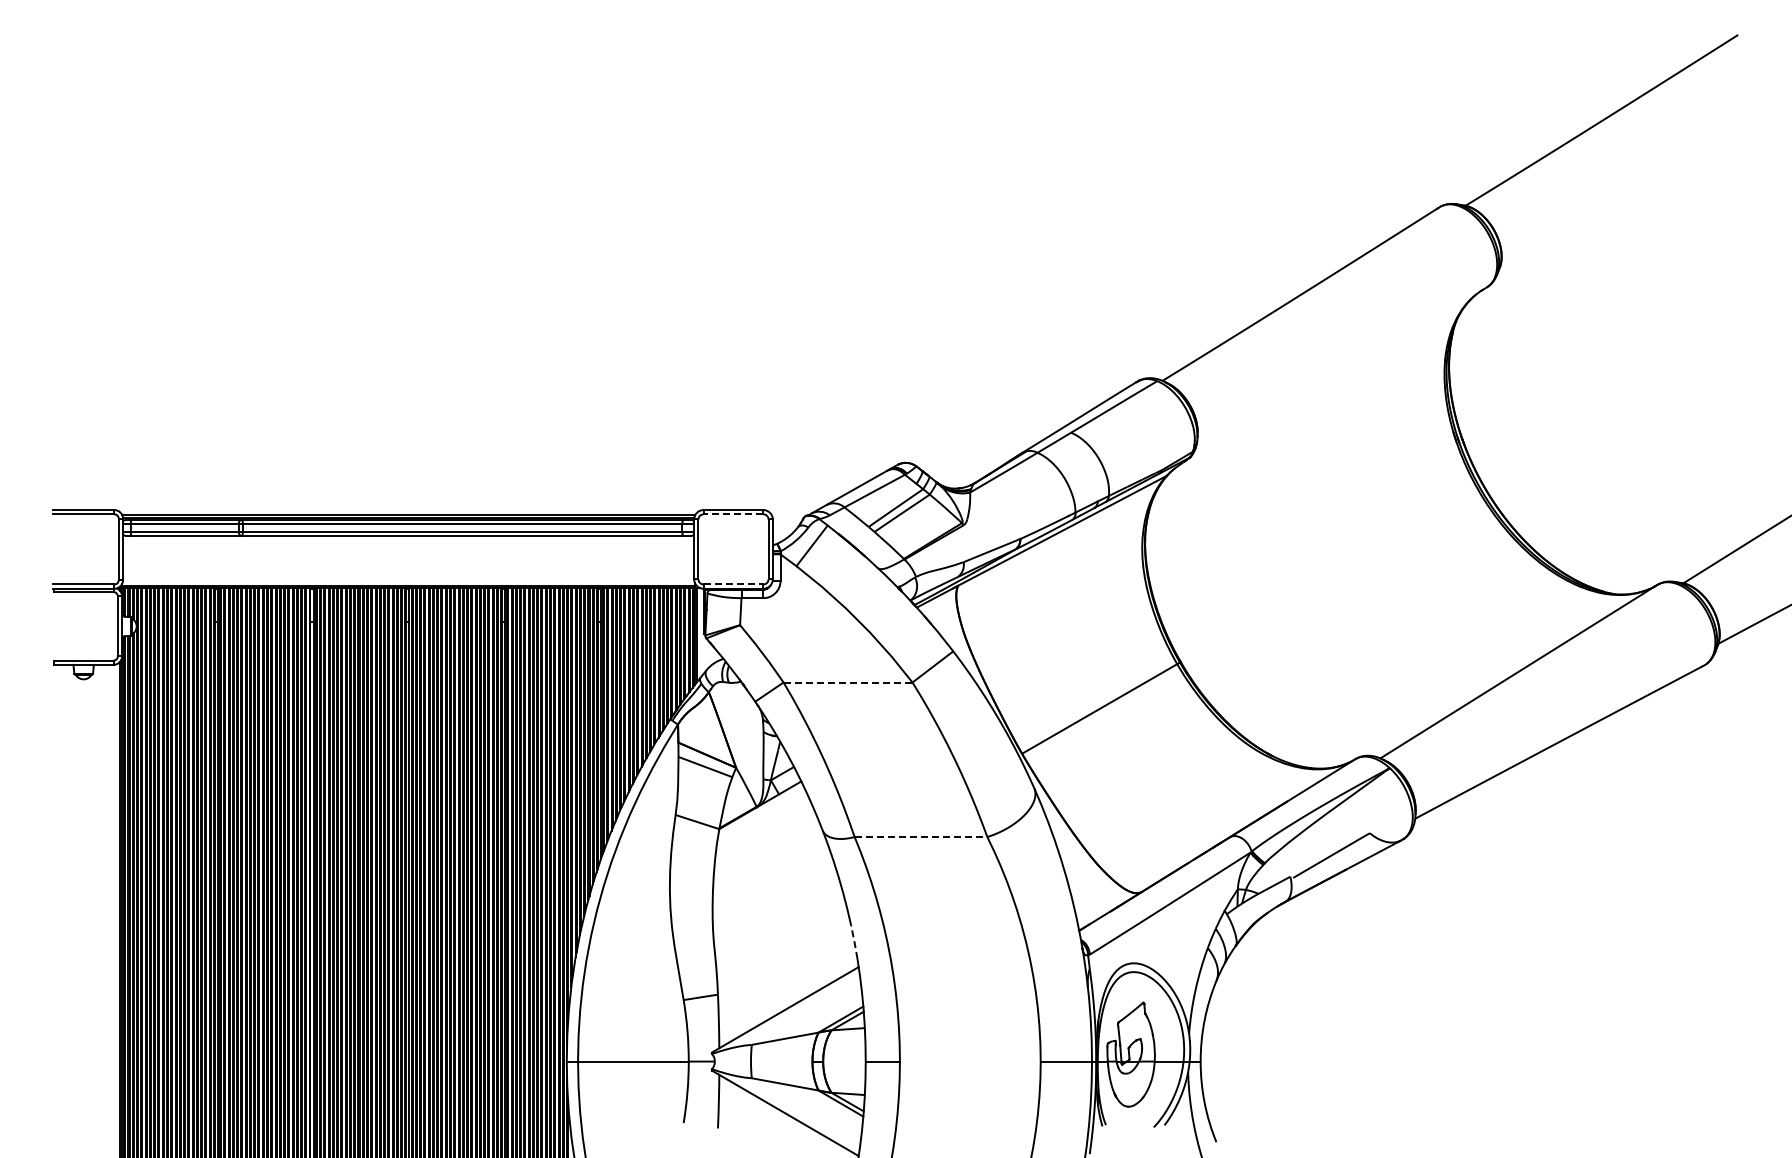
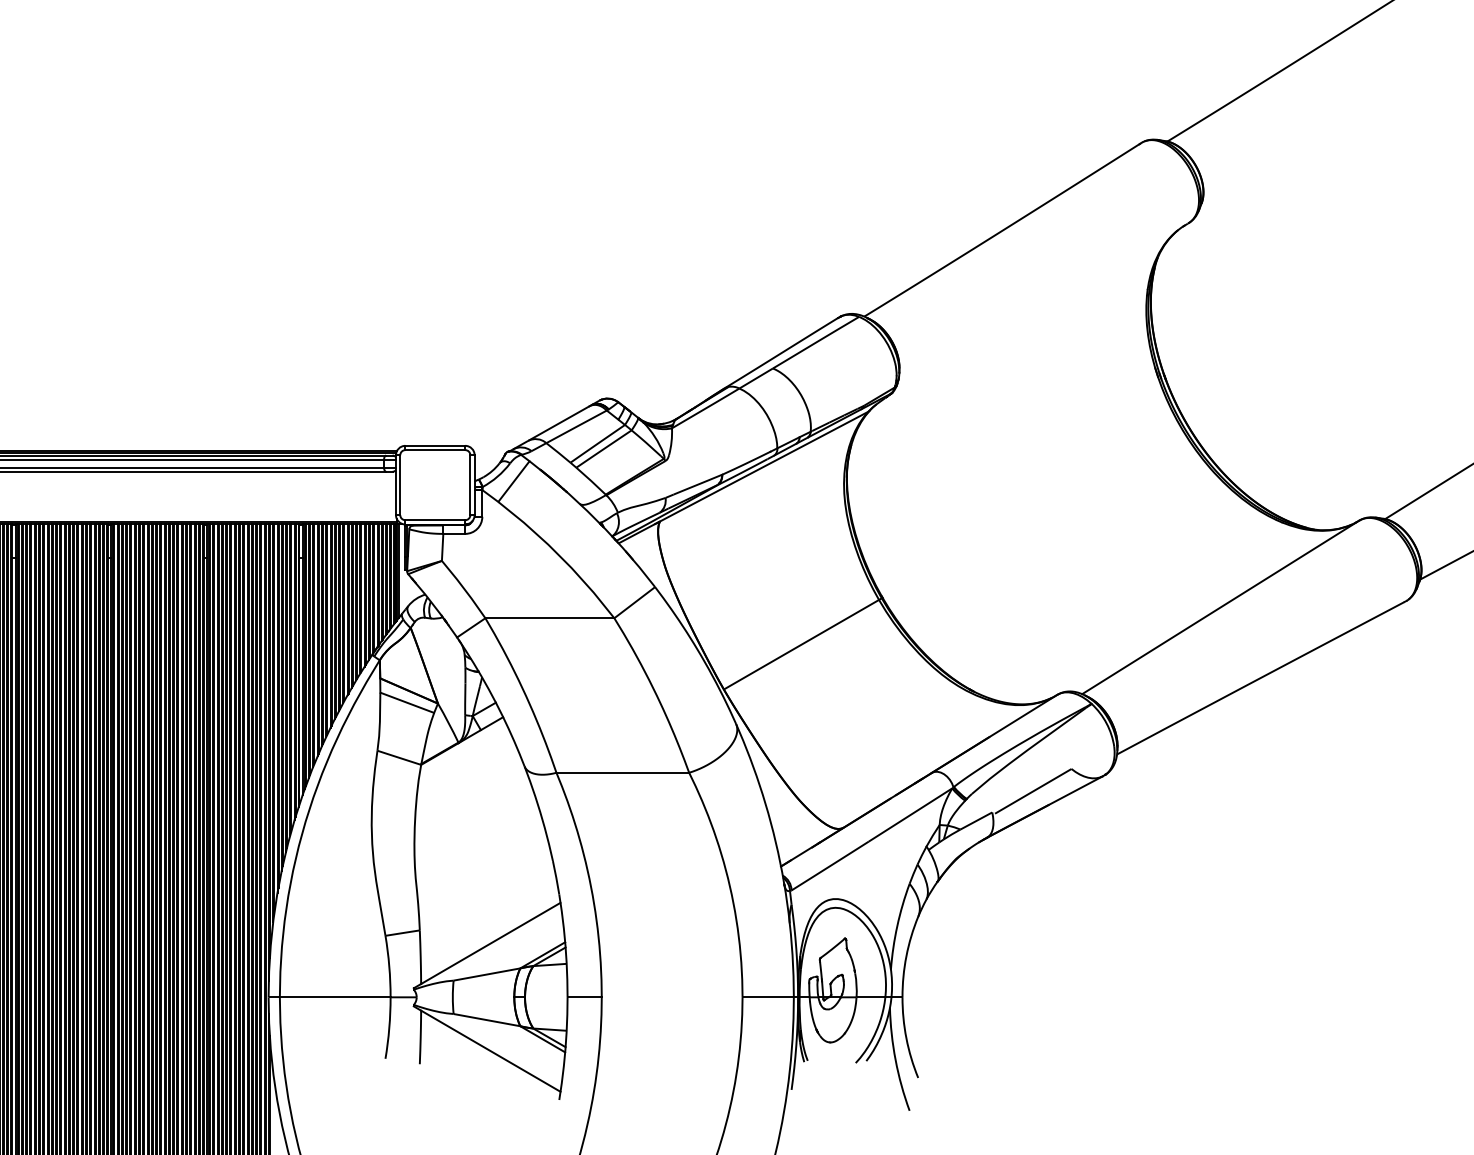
line: (733, 514) -> (435, 450), dashed -> solid
line: (733, 584) -> (435, 520), dashed -> solid
line: (848, 682) -> (550, 618), dashed -> solid
line: (921, 837) -> (623, 773), dashed -> solid
line: (854, 941) -> (556, 877), dashed -> solid

